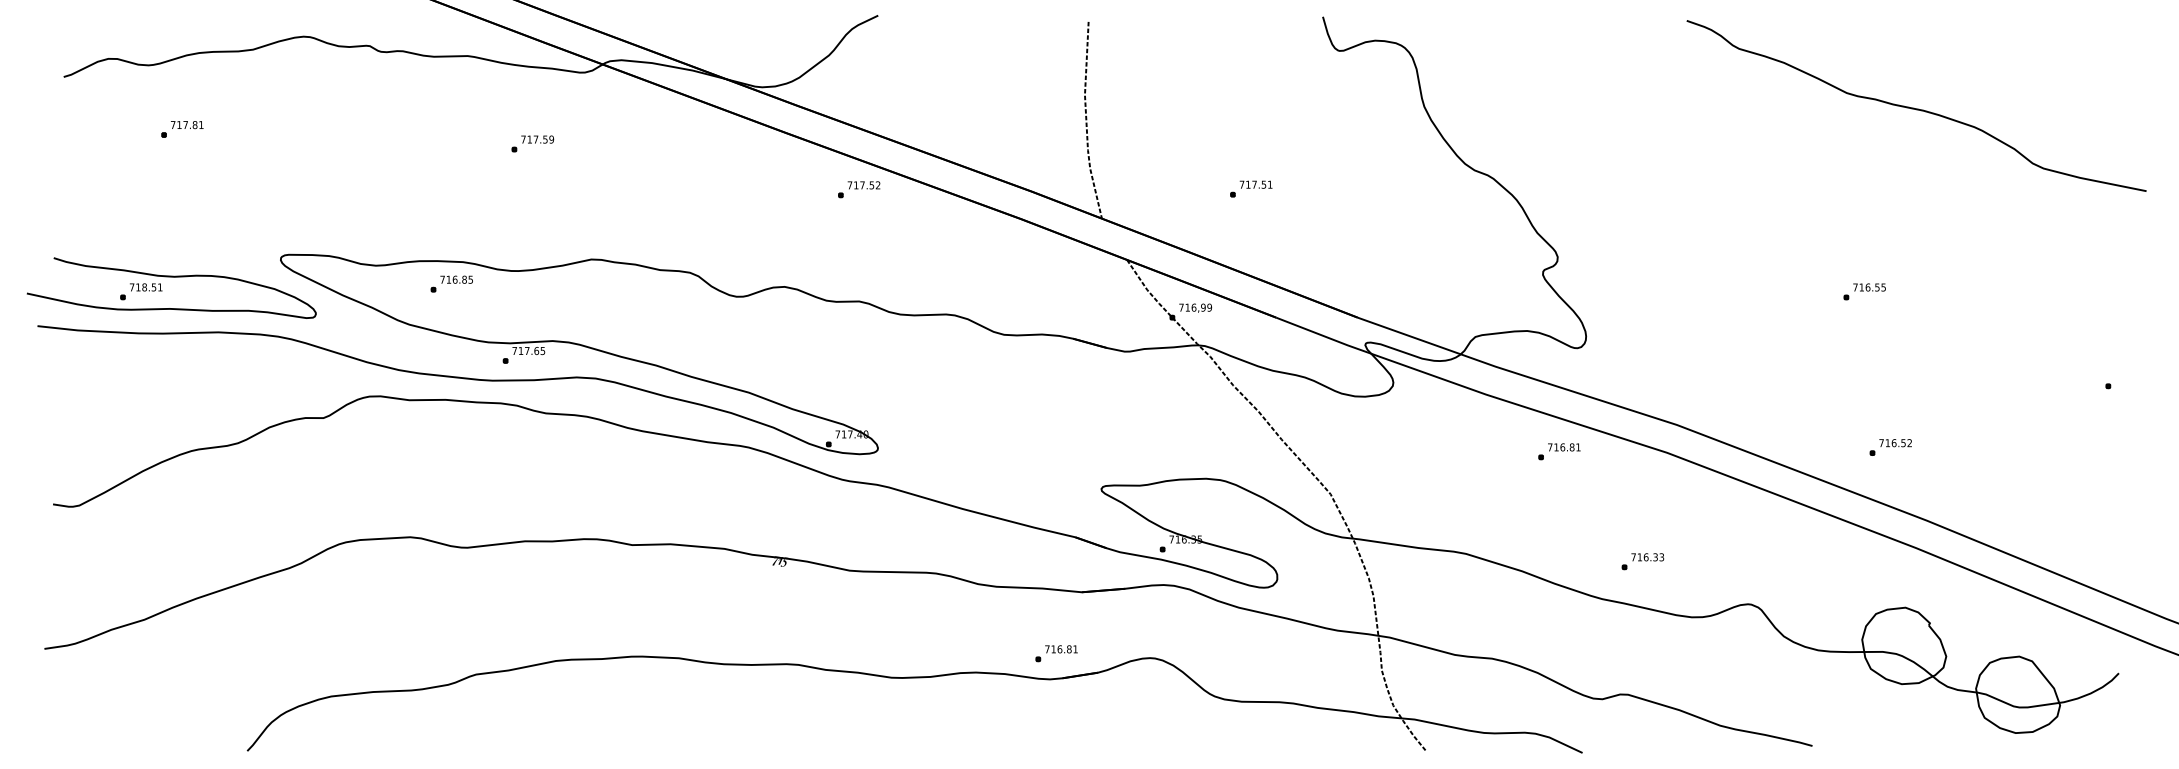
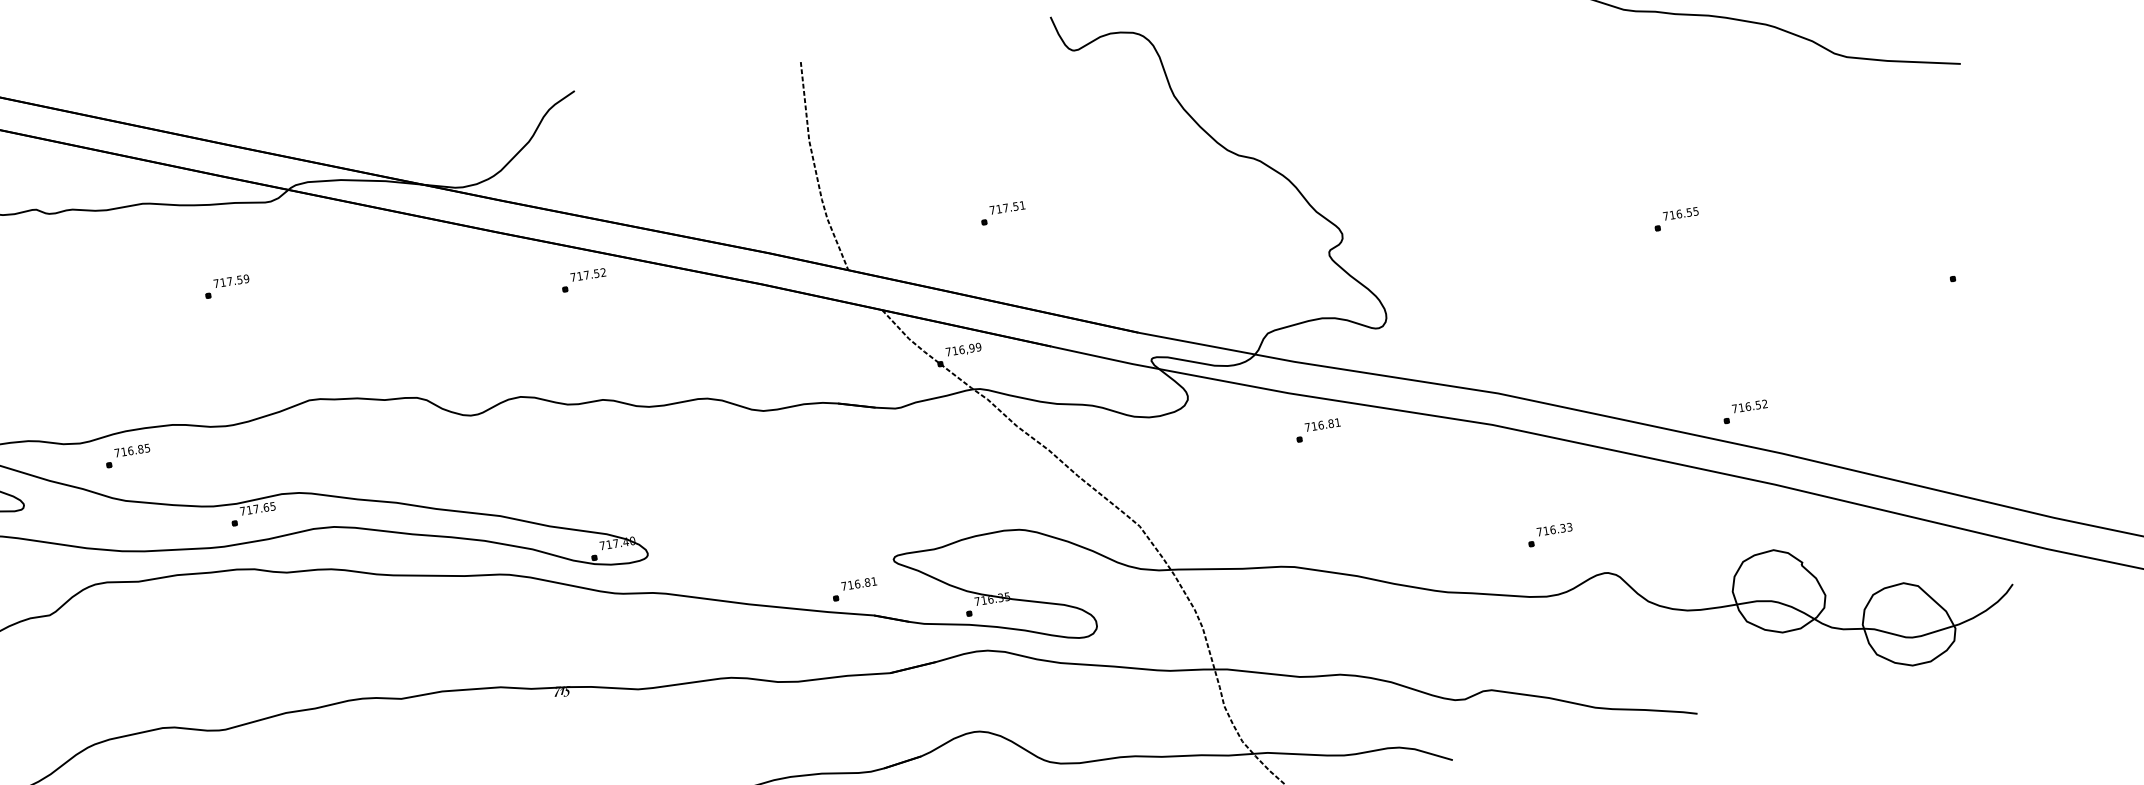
part: (451, 283) -> (127, 455), moved
part: (1890, 447) -> (1745, 411), moved
part: (1559, 451) -> (1318, 430), moved
part: (1642, 561) -> (1549, 534), moved
part: (1056, 653) -> (854, 589), moved

